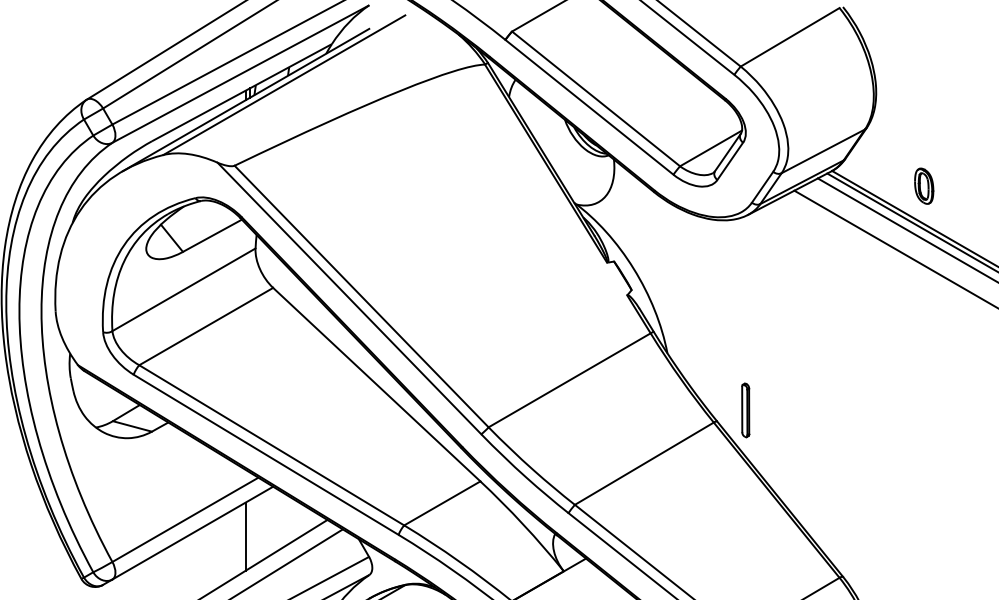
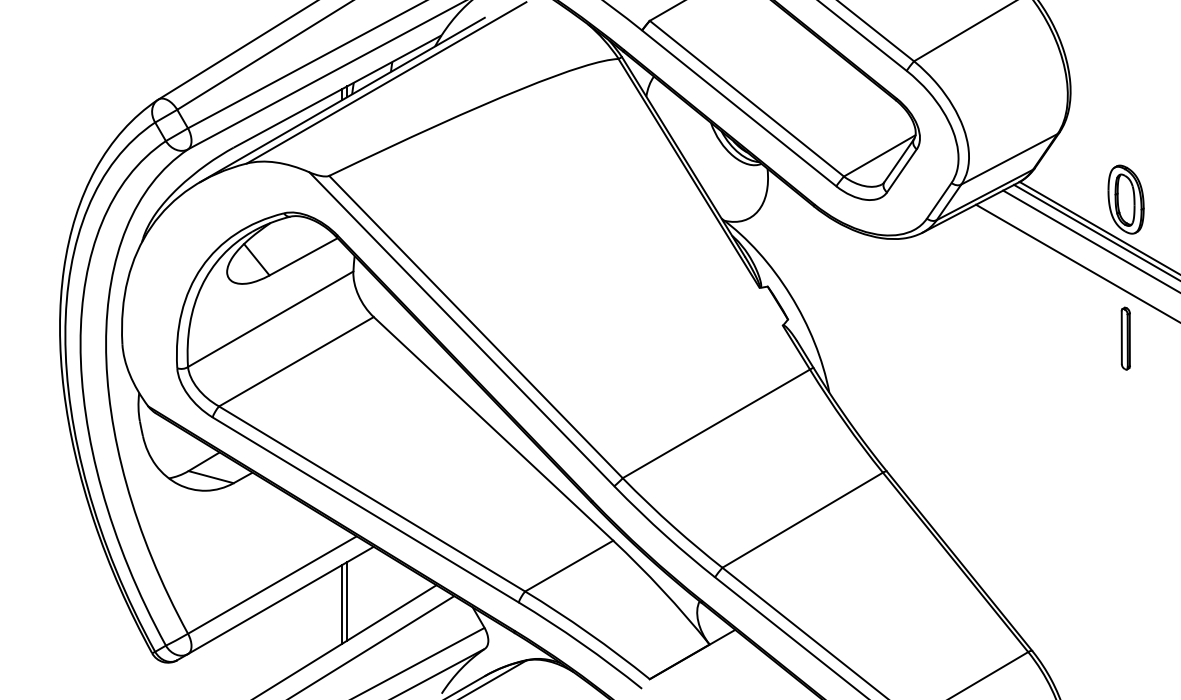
part: (923, 186) -> (1125, 199), size x1.67
part: (745, 410) -> (1125, 338), moved
line: (250, 534) -> (347, 601), added

